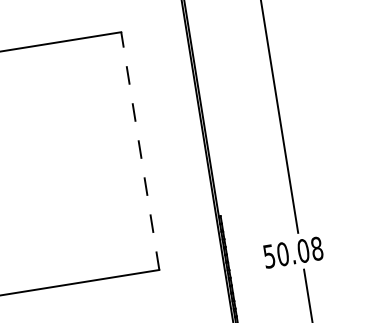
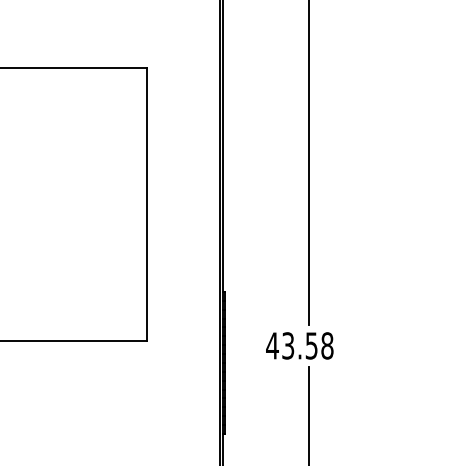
line: (140, 151) -> (146, 204), dashed -> solid
text: (285, 253) -> (291, 345), 50.08 -> 43.58

